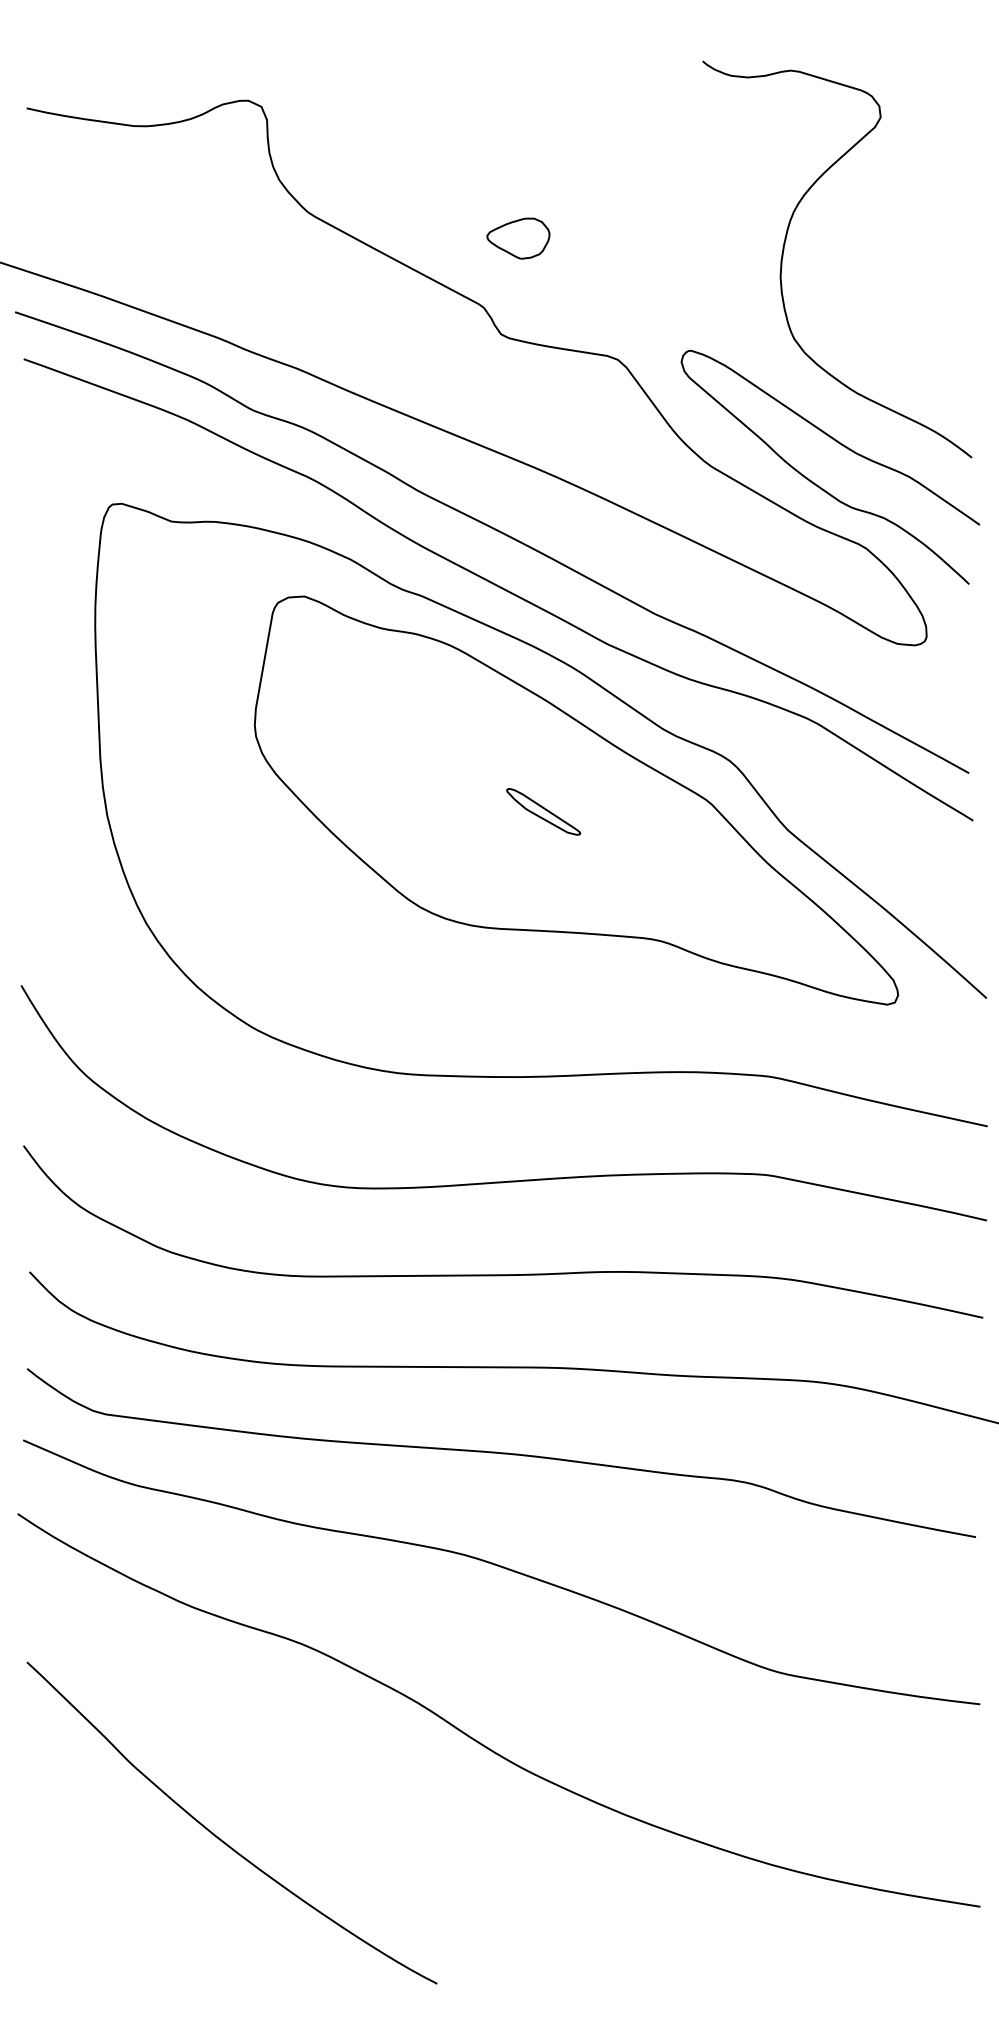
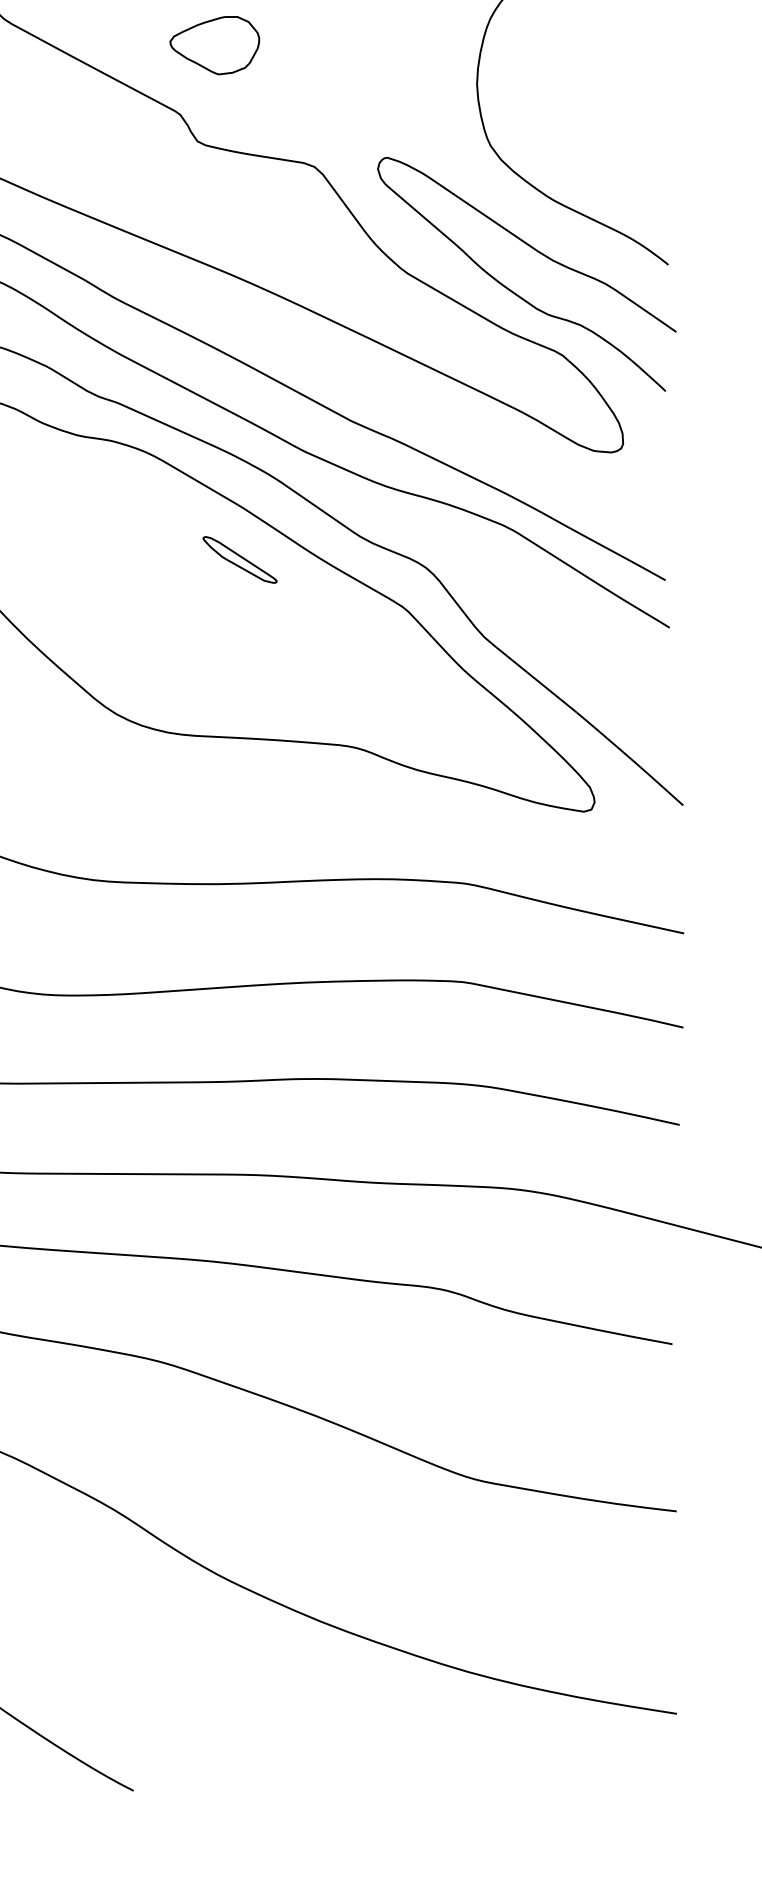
part: (518, 238) -> (214, 45), size x1.43
part: (543, 811) -> (239, 559), moved

